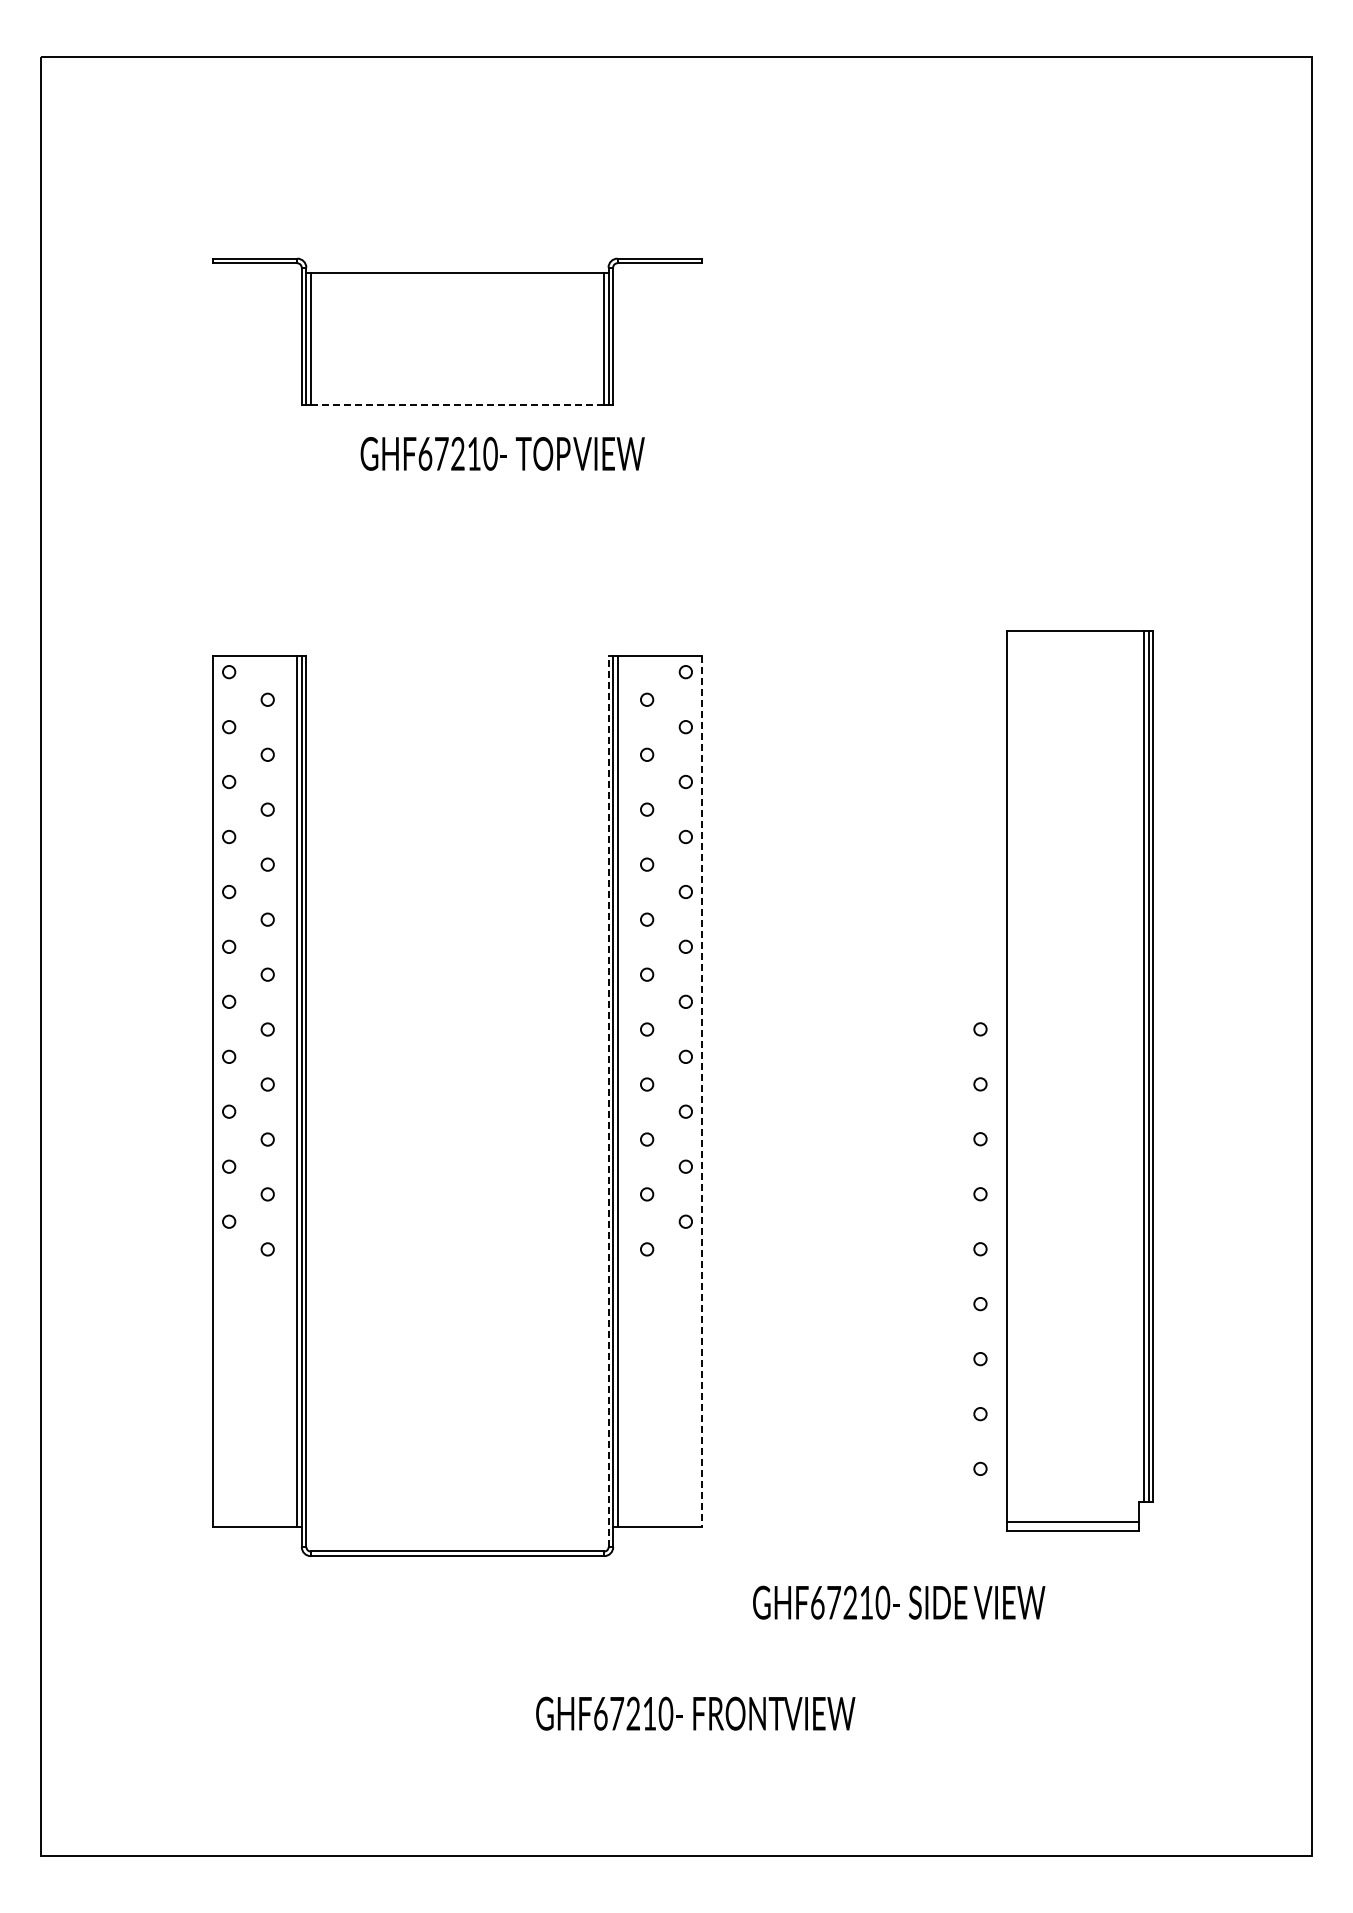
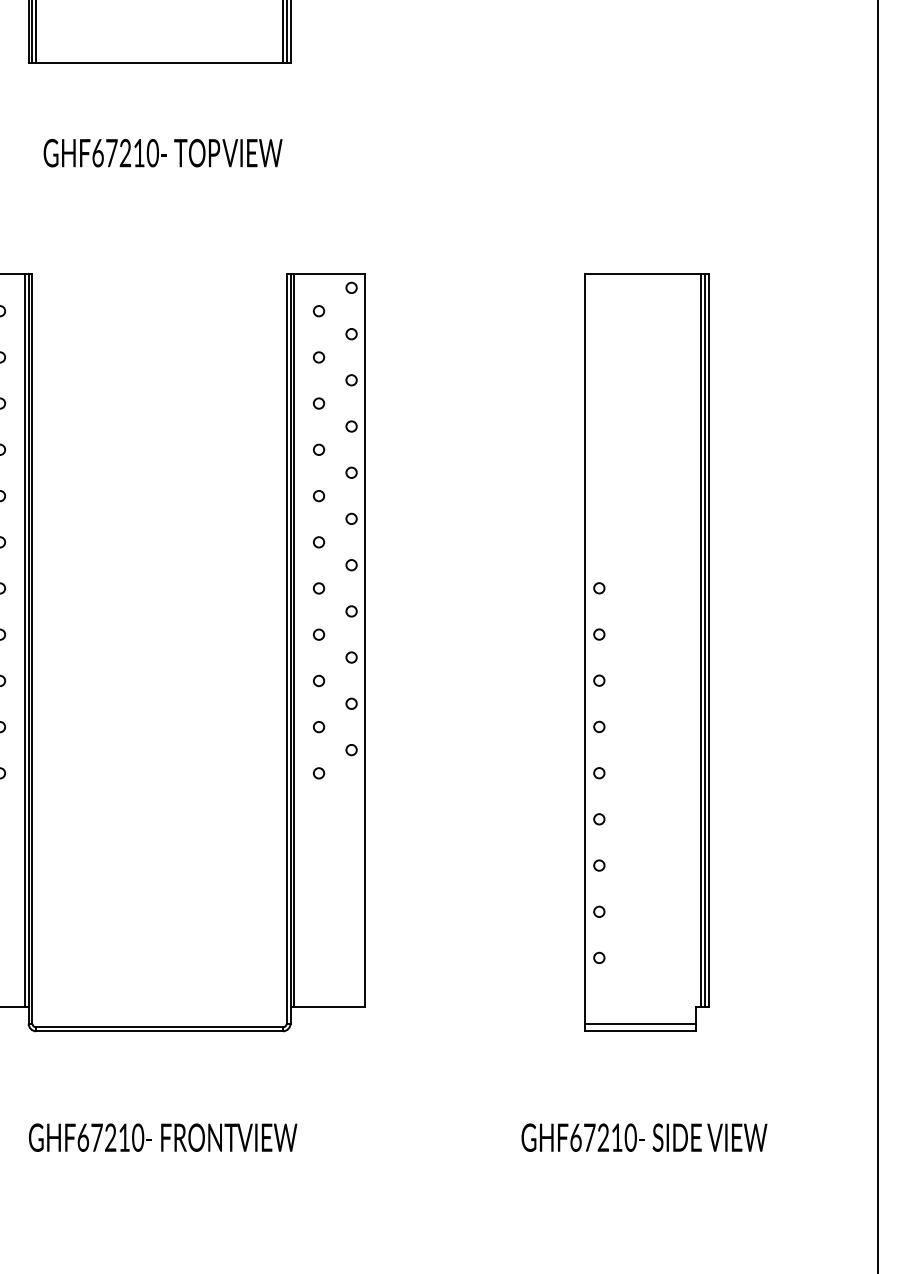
line: (457, 405) -> (159, 63), dashed -> solid
text: (502, 453) -> (162, 152), moved
part: (1079, 1080) -> (646, 652), moved
line: (702, 1091) -> (365, 640), dashed -> solid
line: (608, 1101) -> (286, 648), dashed -> solid
text: (899, 1602) -> (644, 1137), moved
text: (695, 1713) -> (162, 1137), moved

